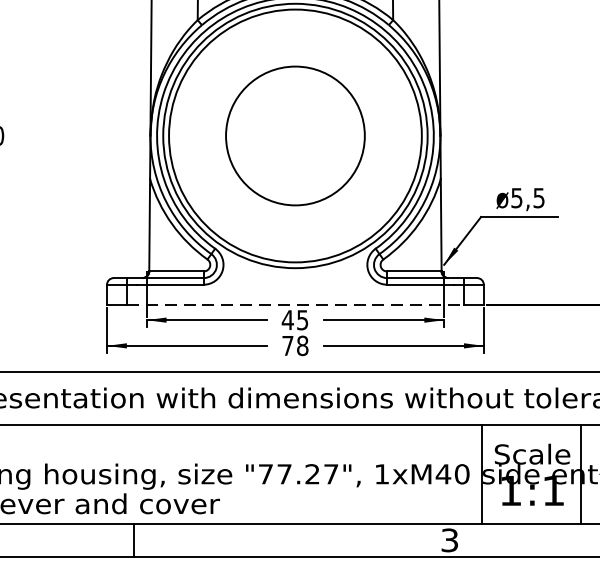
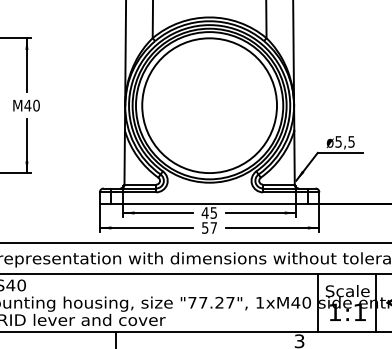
circle: (295, 135) -> (209, 105), size x1.67
line: (296, 303) -> (210, 203), dashed -> solid
text: (295, 345) -> (209, 227), 78 -> 57

